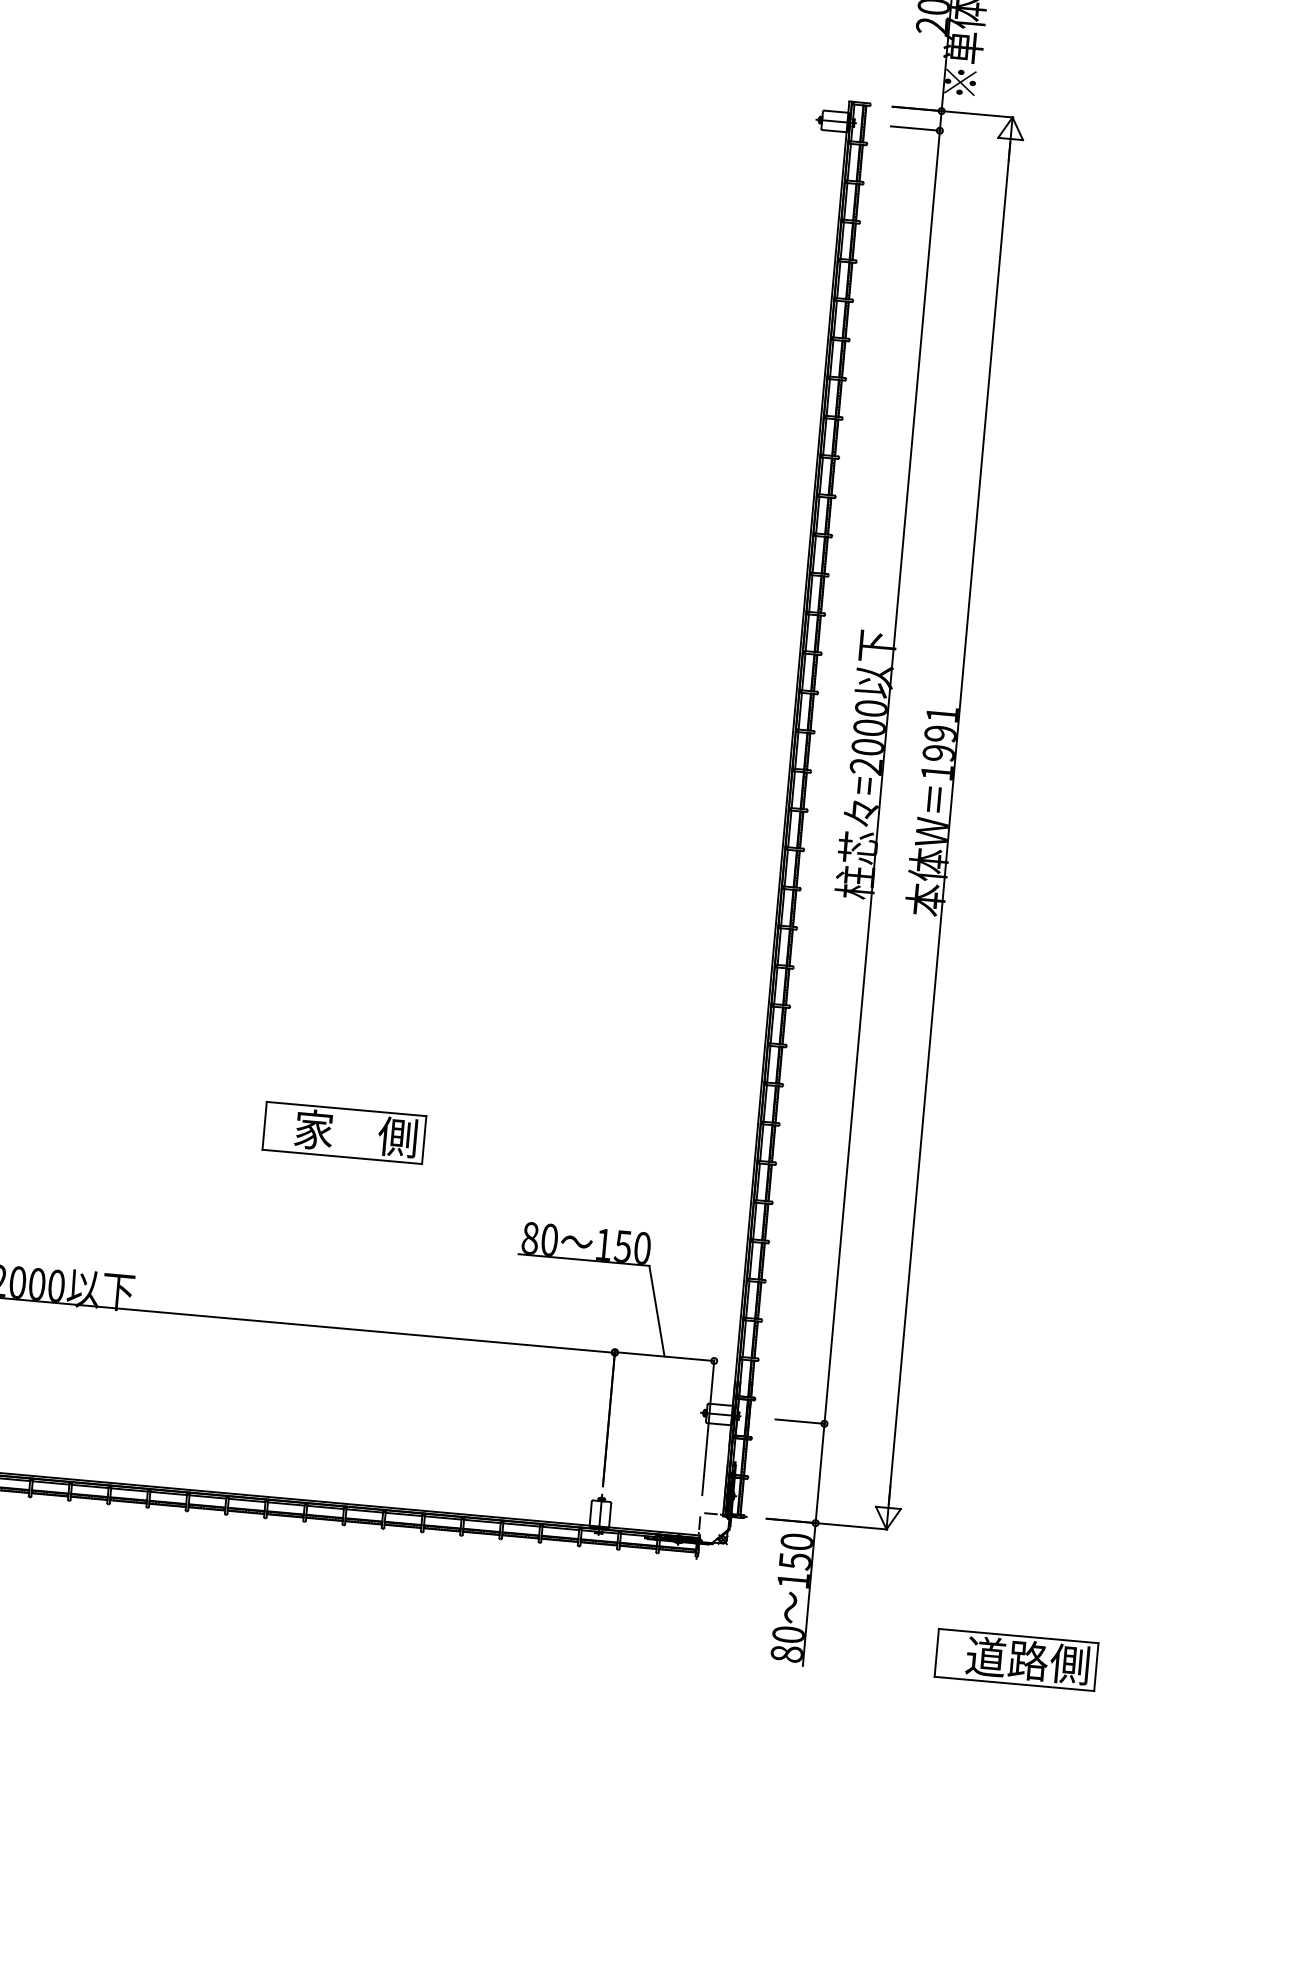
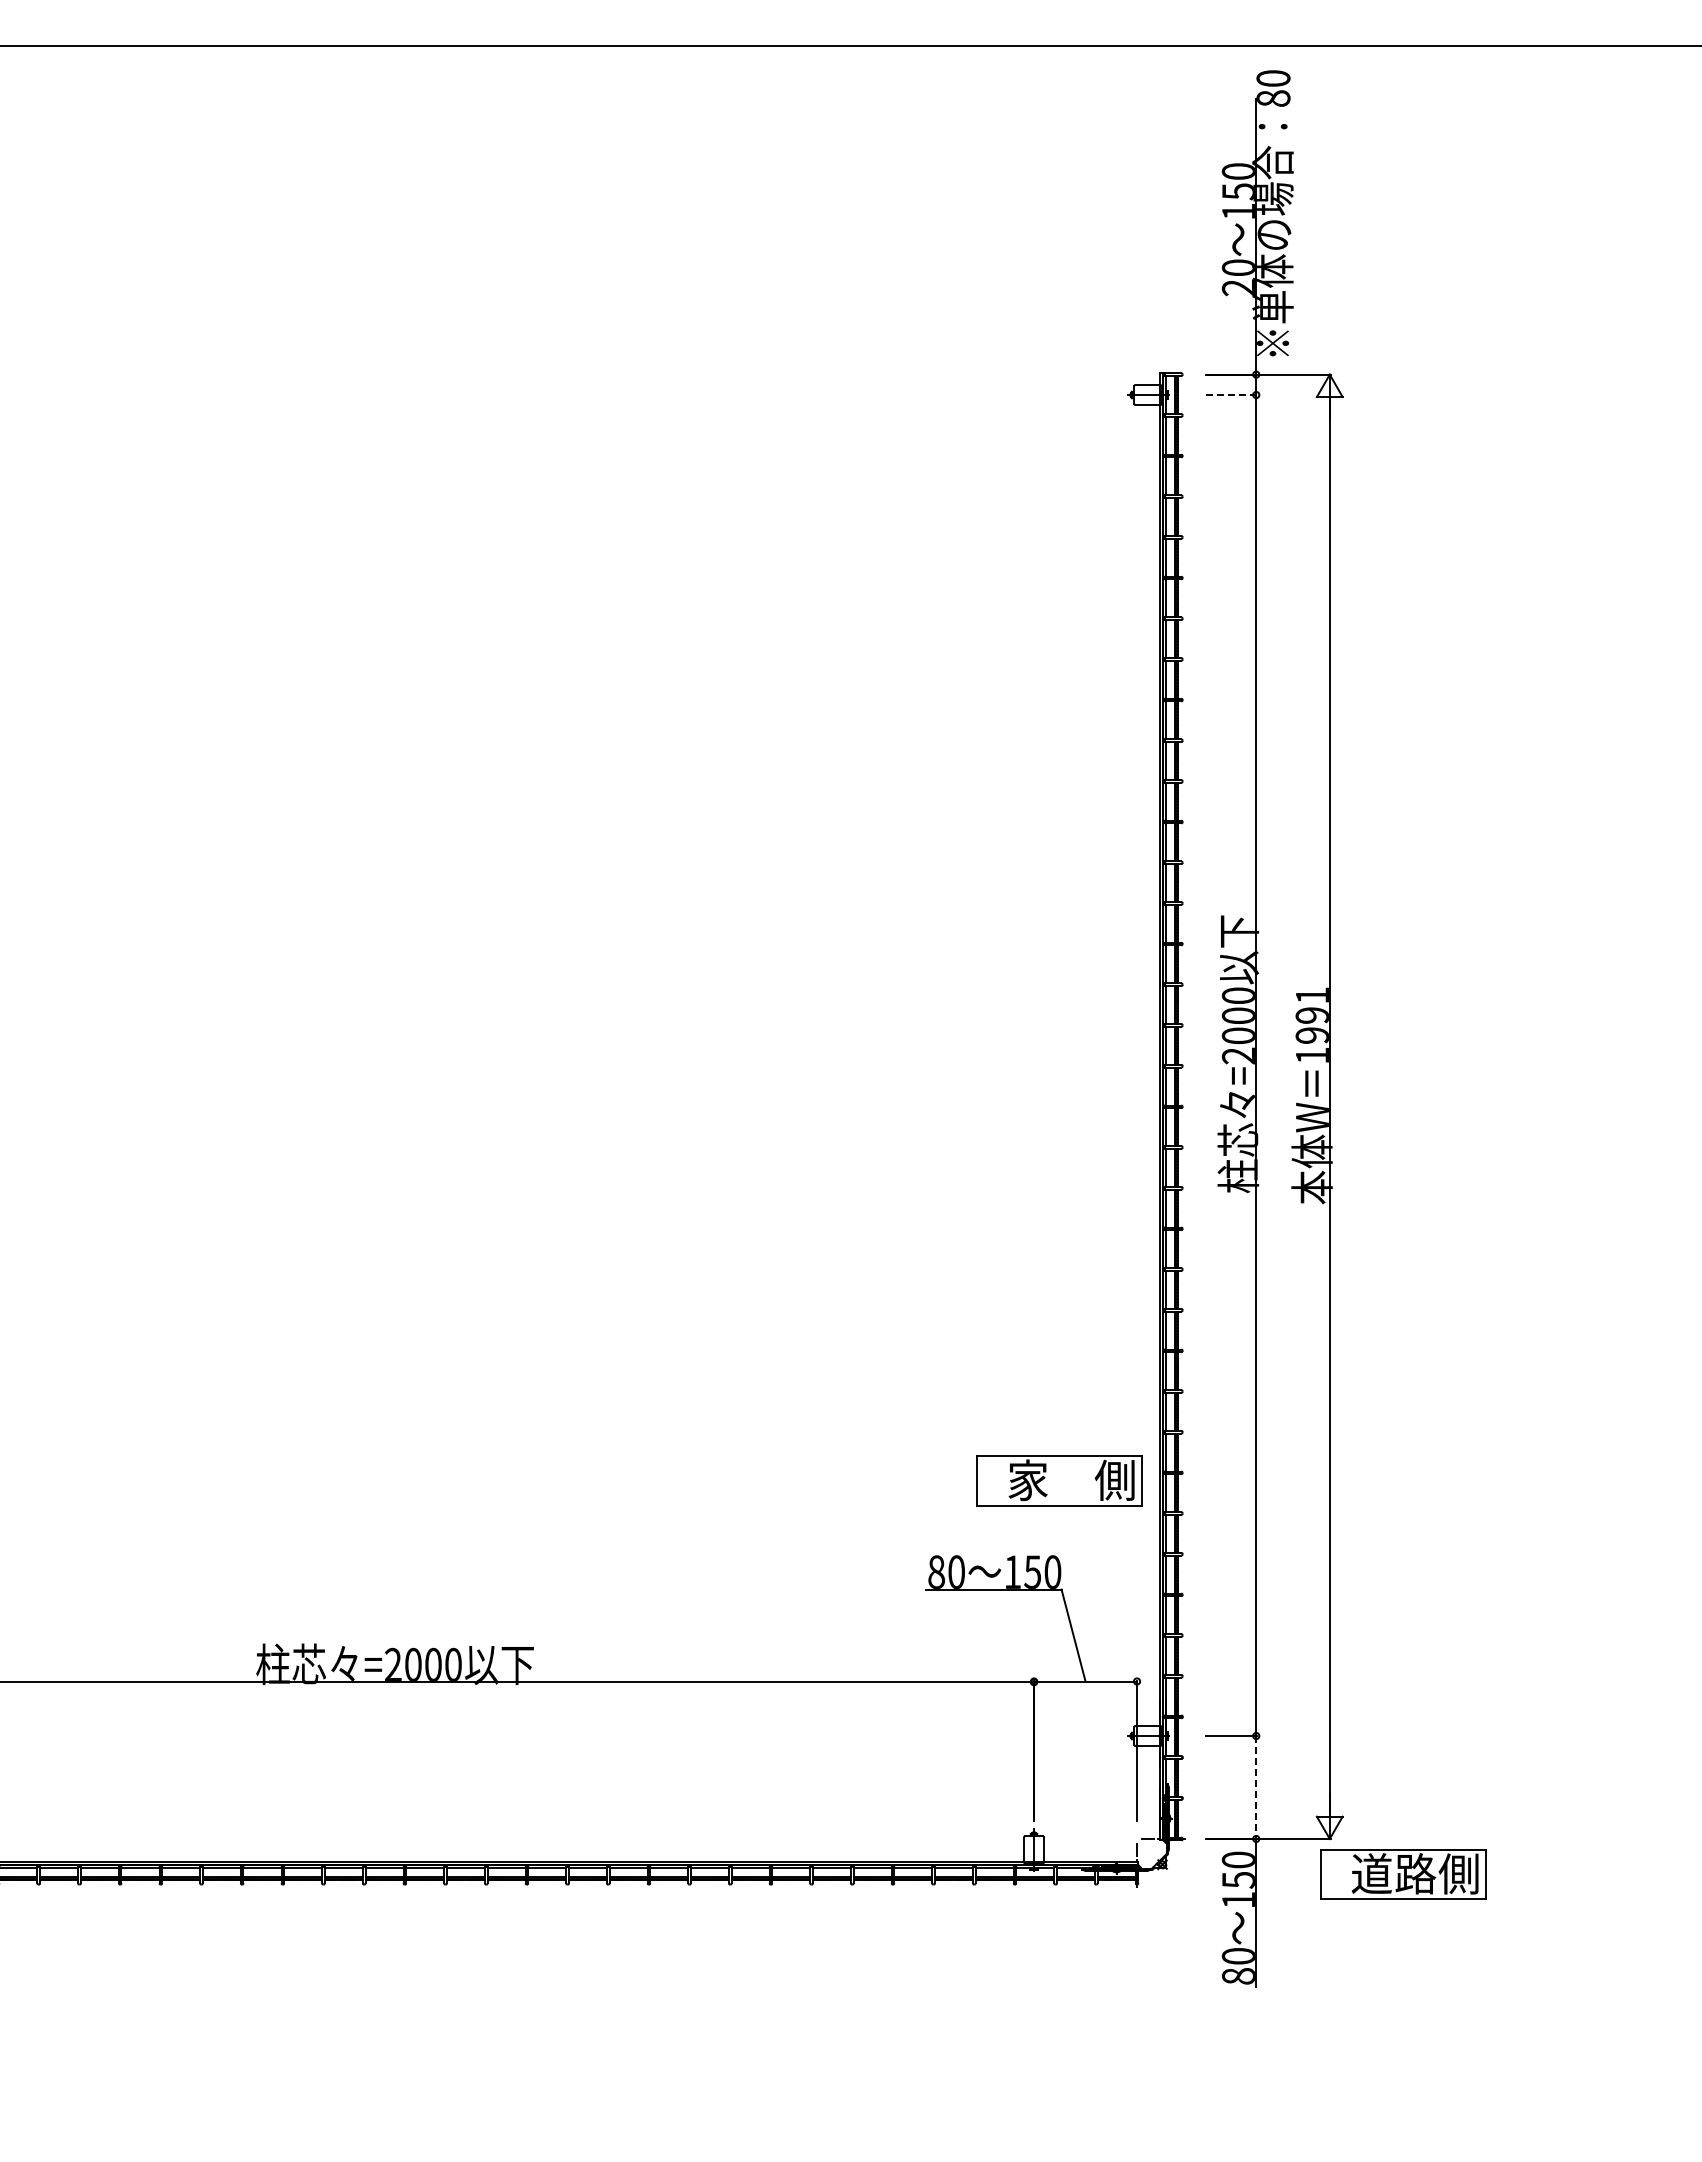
line: (915, 129) -> (1231, 395), solid -> dashed
part: (344, 1132) -> (1059, 1480), moved
line: (820, 1473) -> (1256, 1787), solid -> dashed
part: (1016, 1660) -> (1403, 1874), moved

